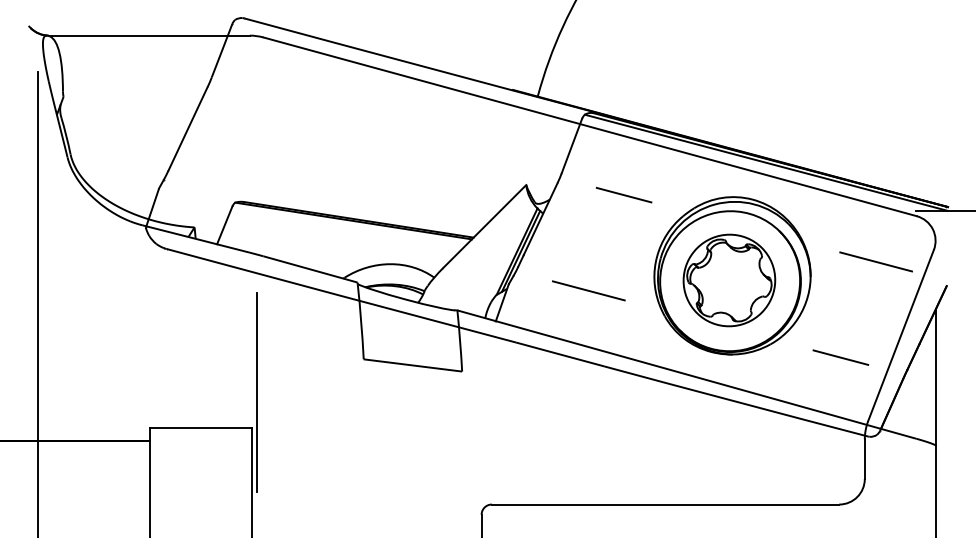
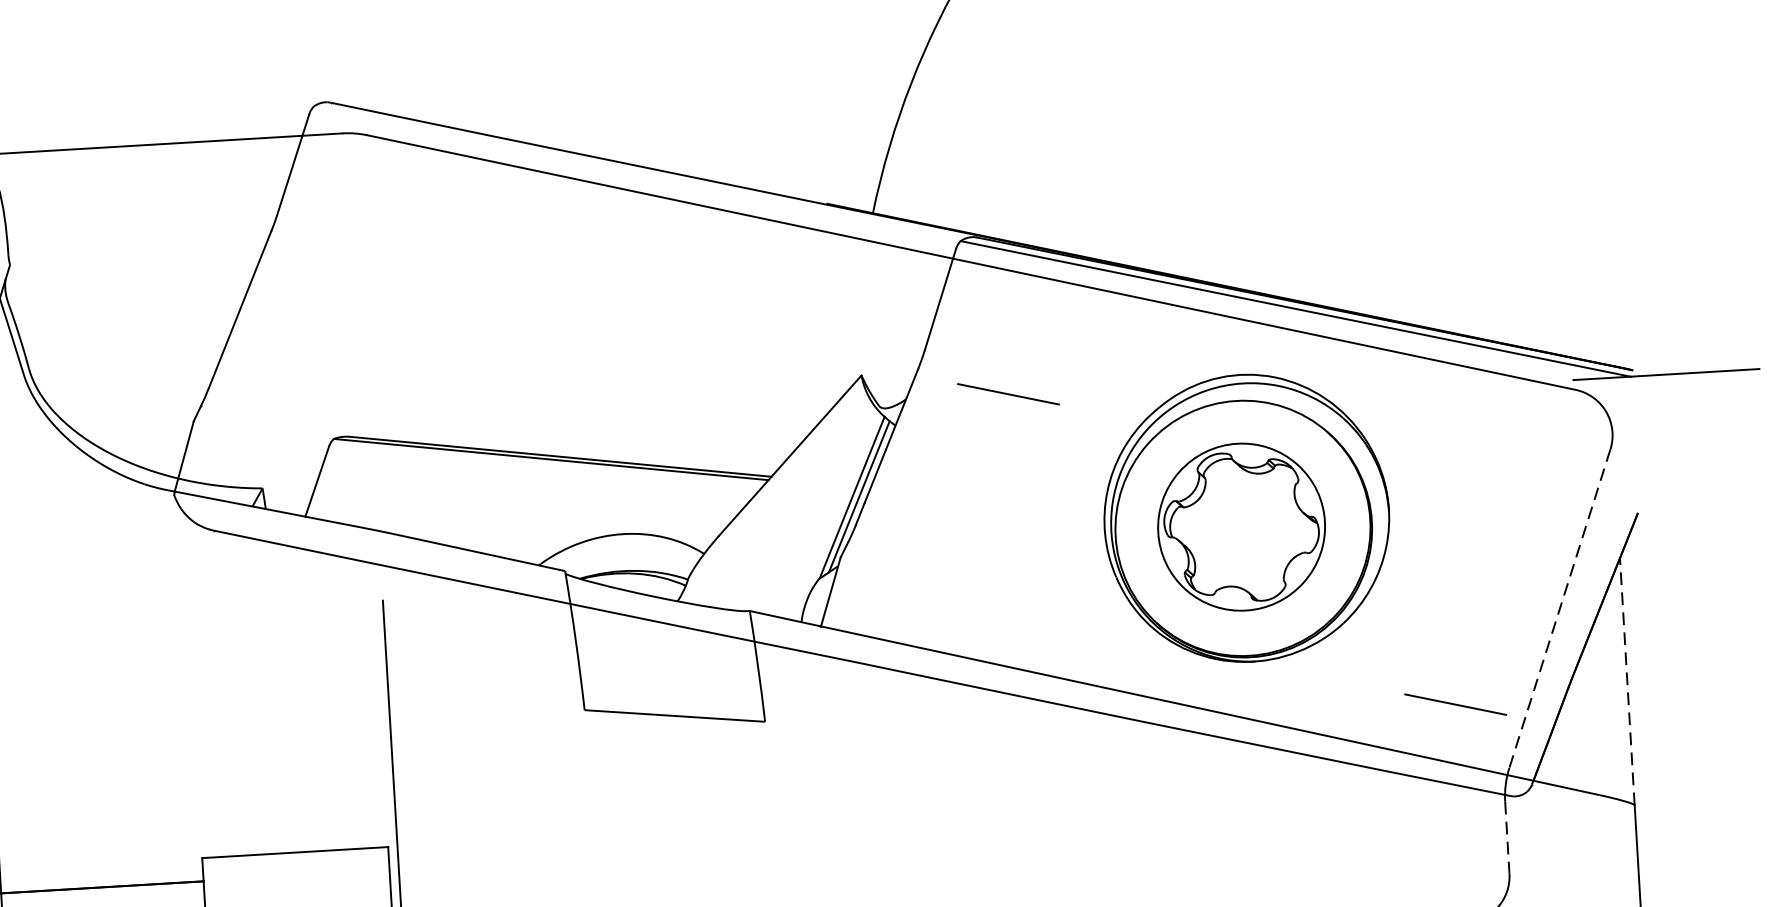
line: (623, 195) -> (1007, 394), moved
line: (876, 261) -> (1507, 476), removed
line: (588, 290) -> (986, 560), removed
line: (901, 335) -> (1560, 608), solid -> dashed
line: (840, 357) -> (1454, 704), moved
line: (935, 377) -> (1627, 681), solid -> dashed
line: (864, 459) -> (1506, 838), solid -> dashed

